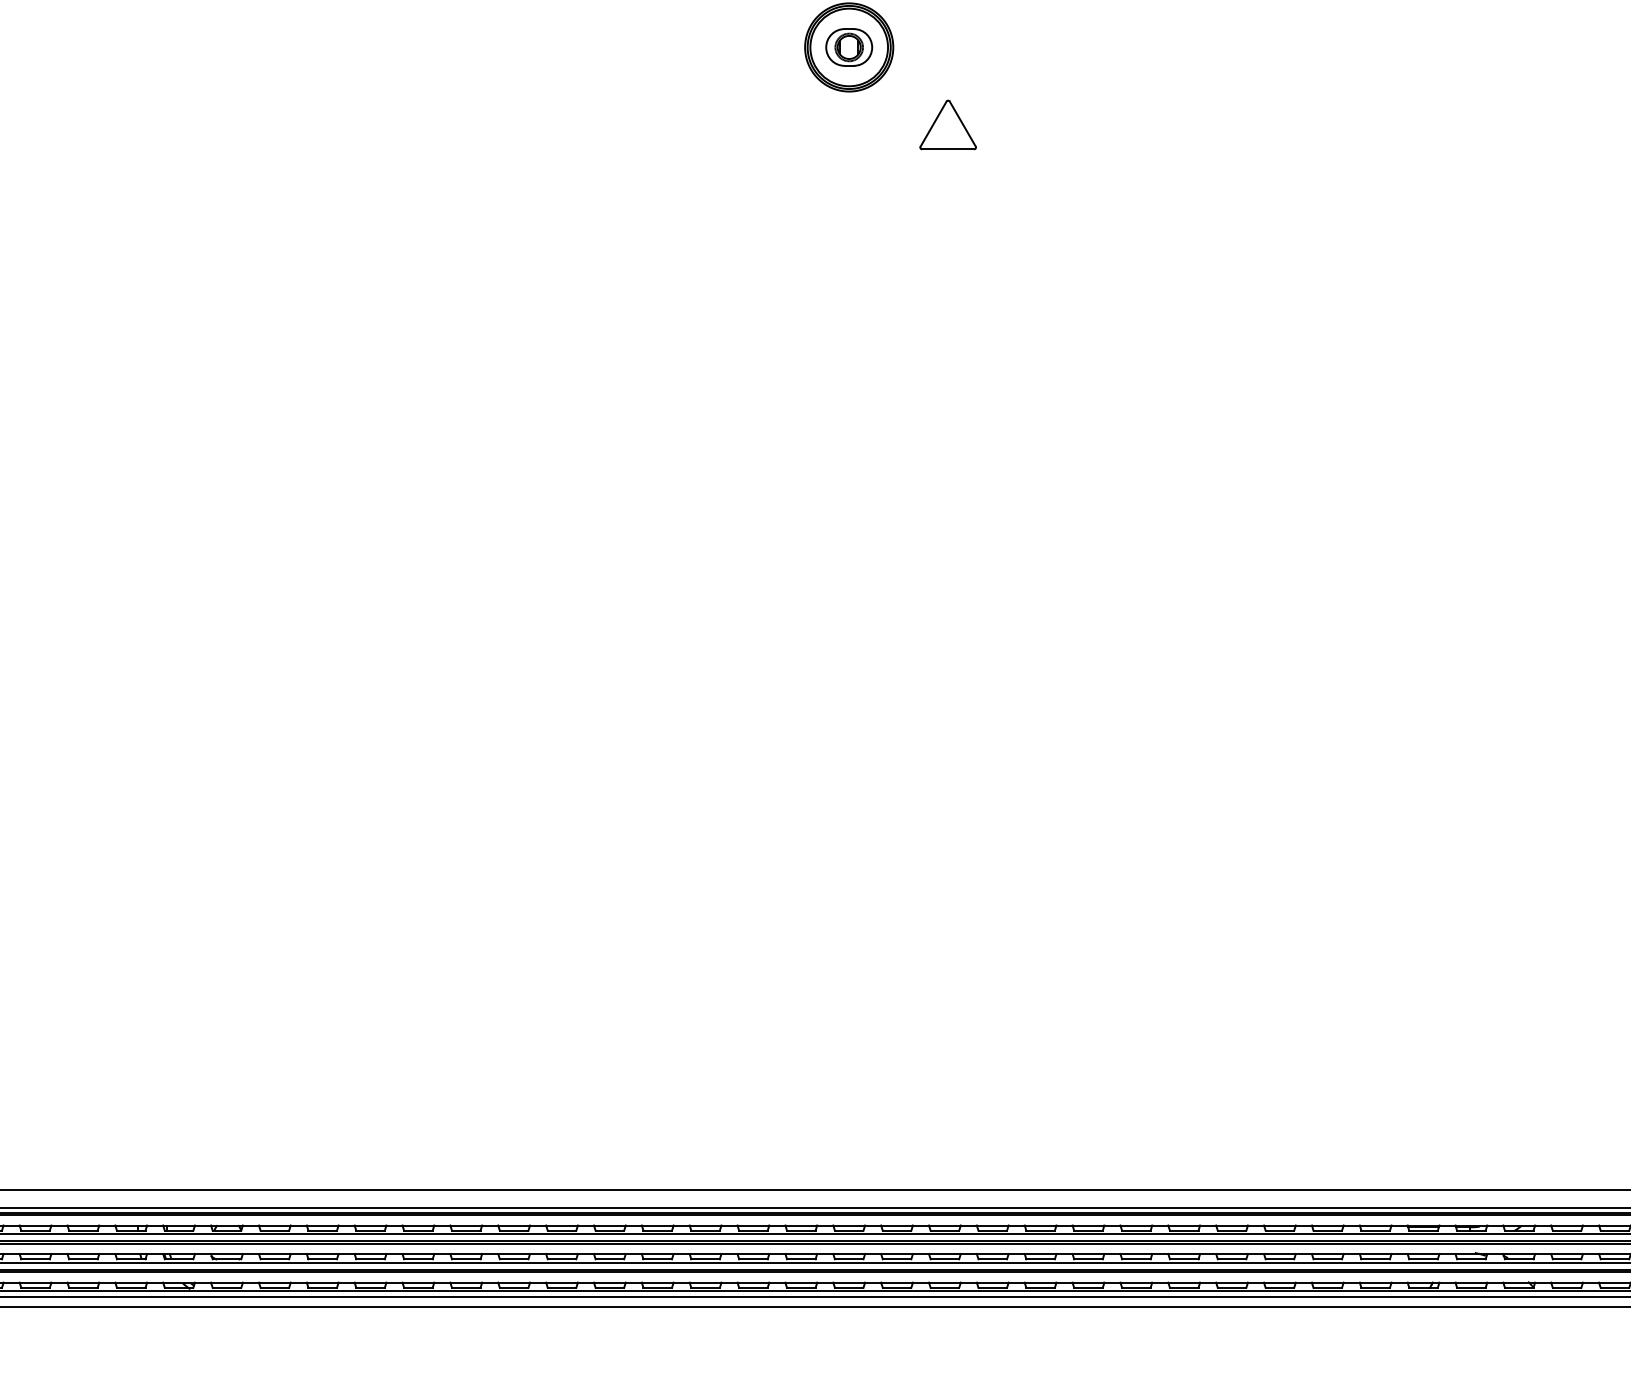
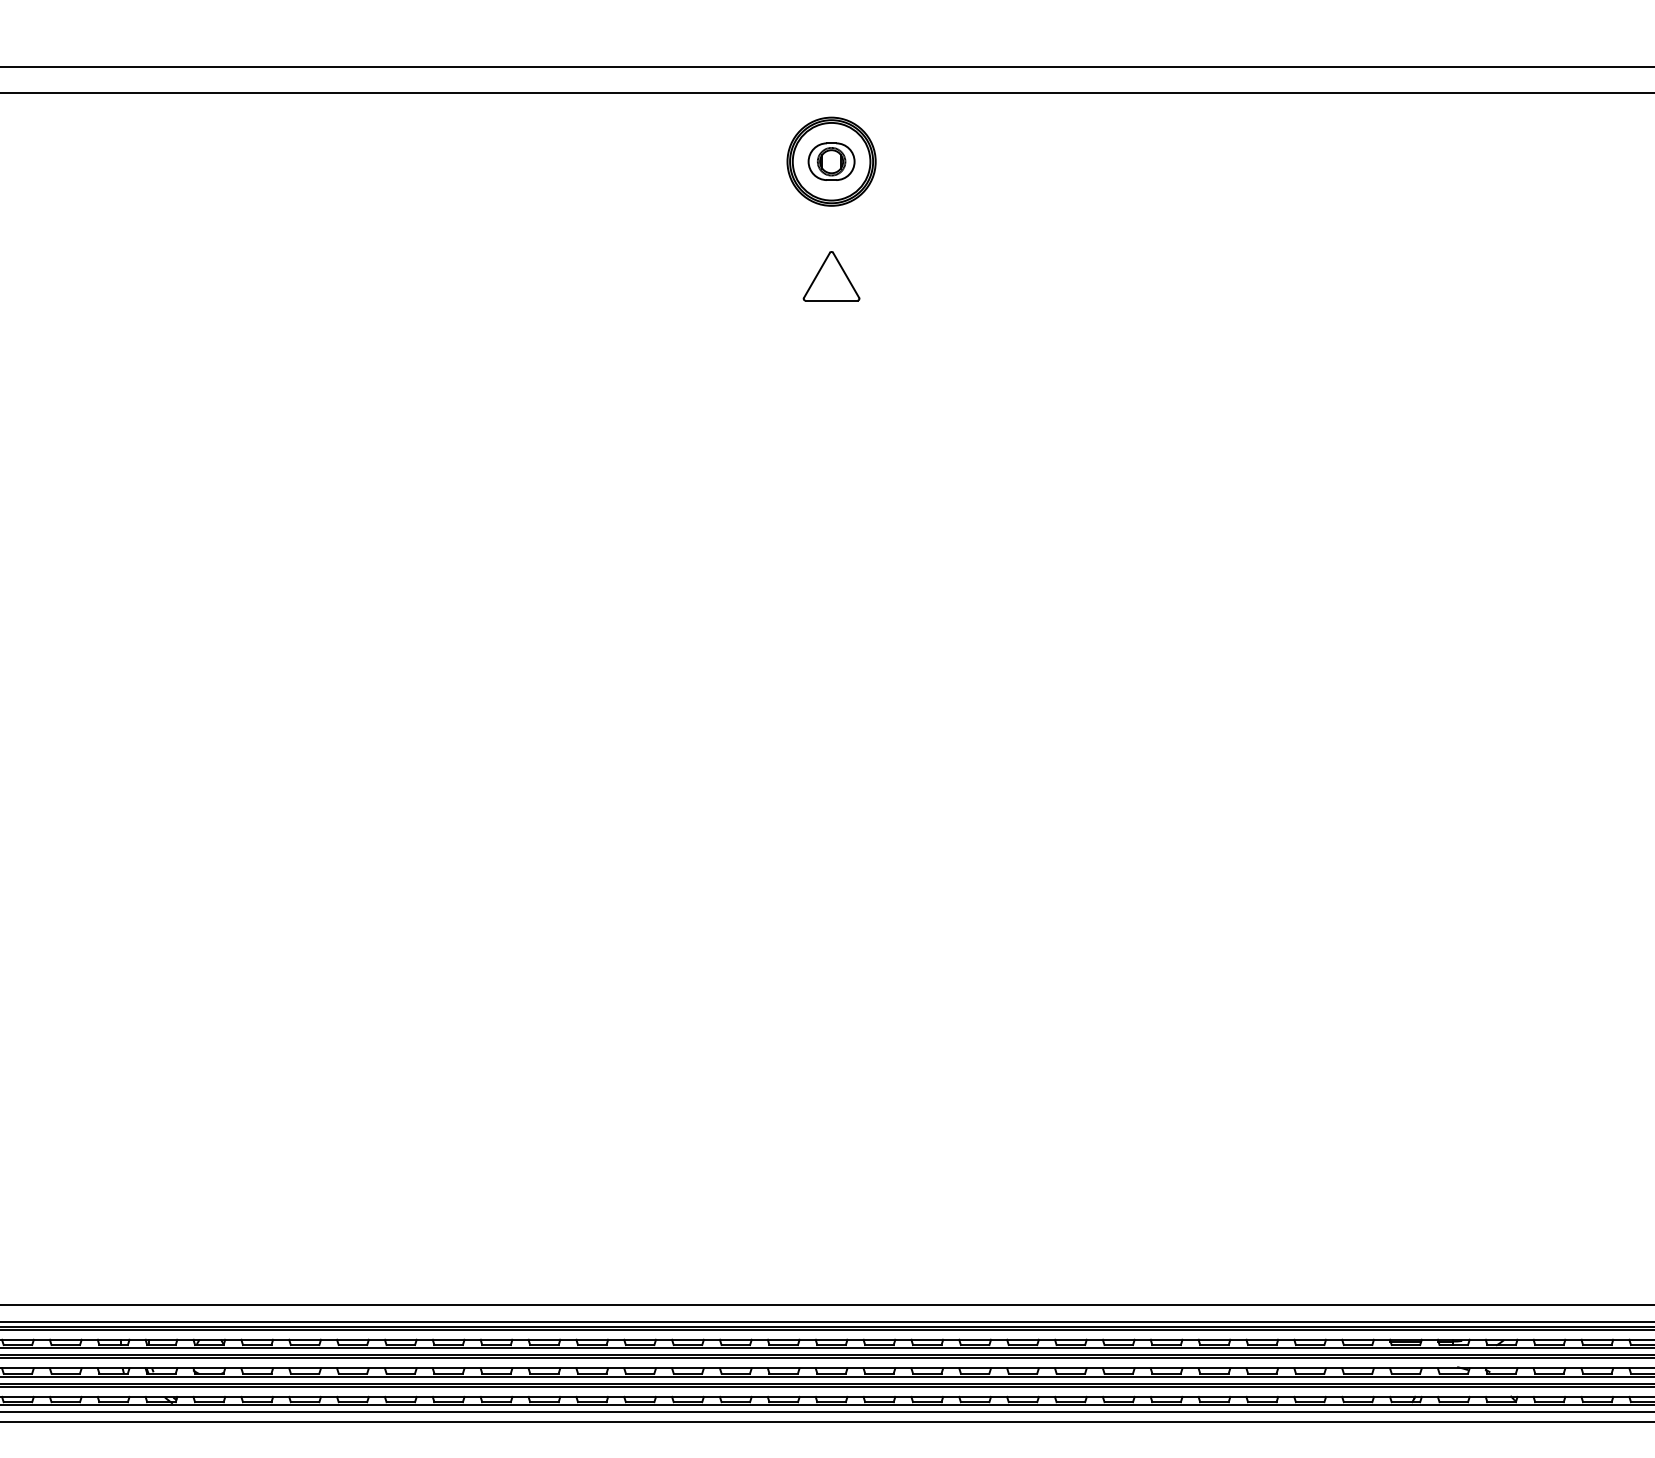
part: (948, 125) -> (831, 276), moved

